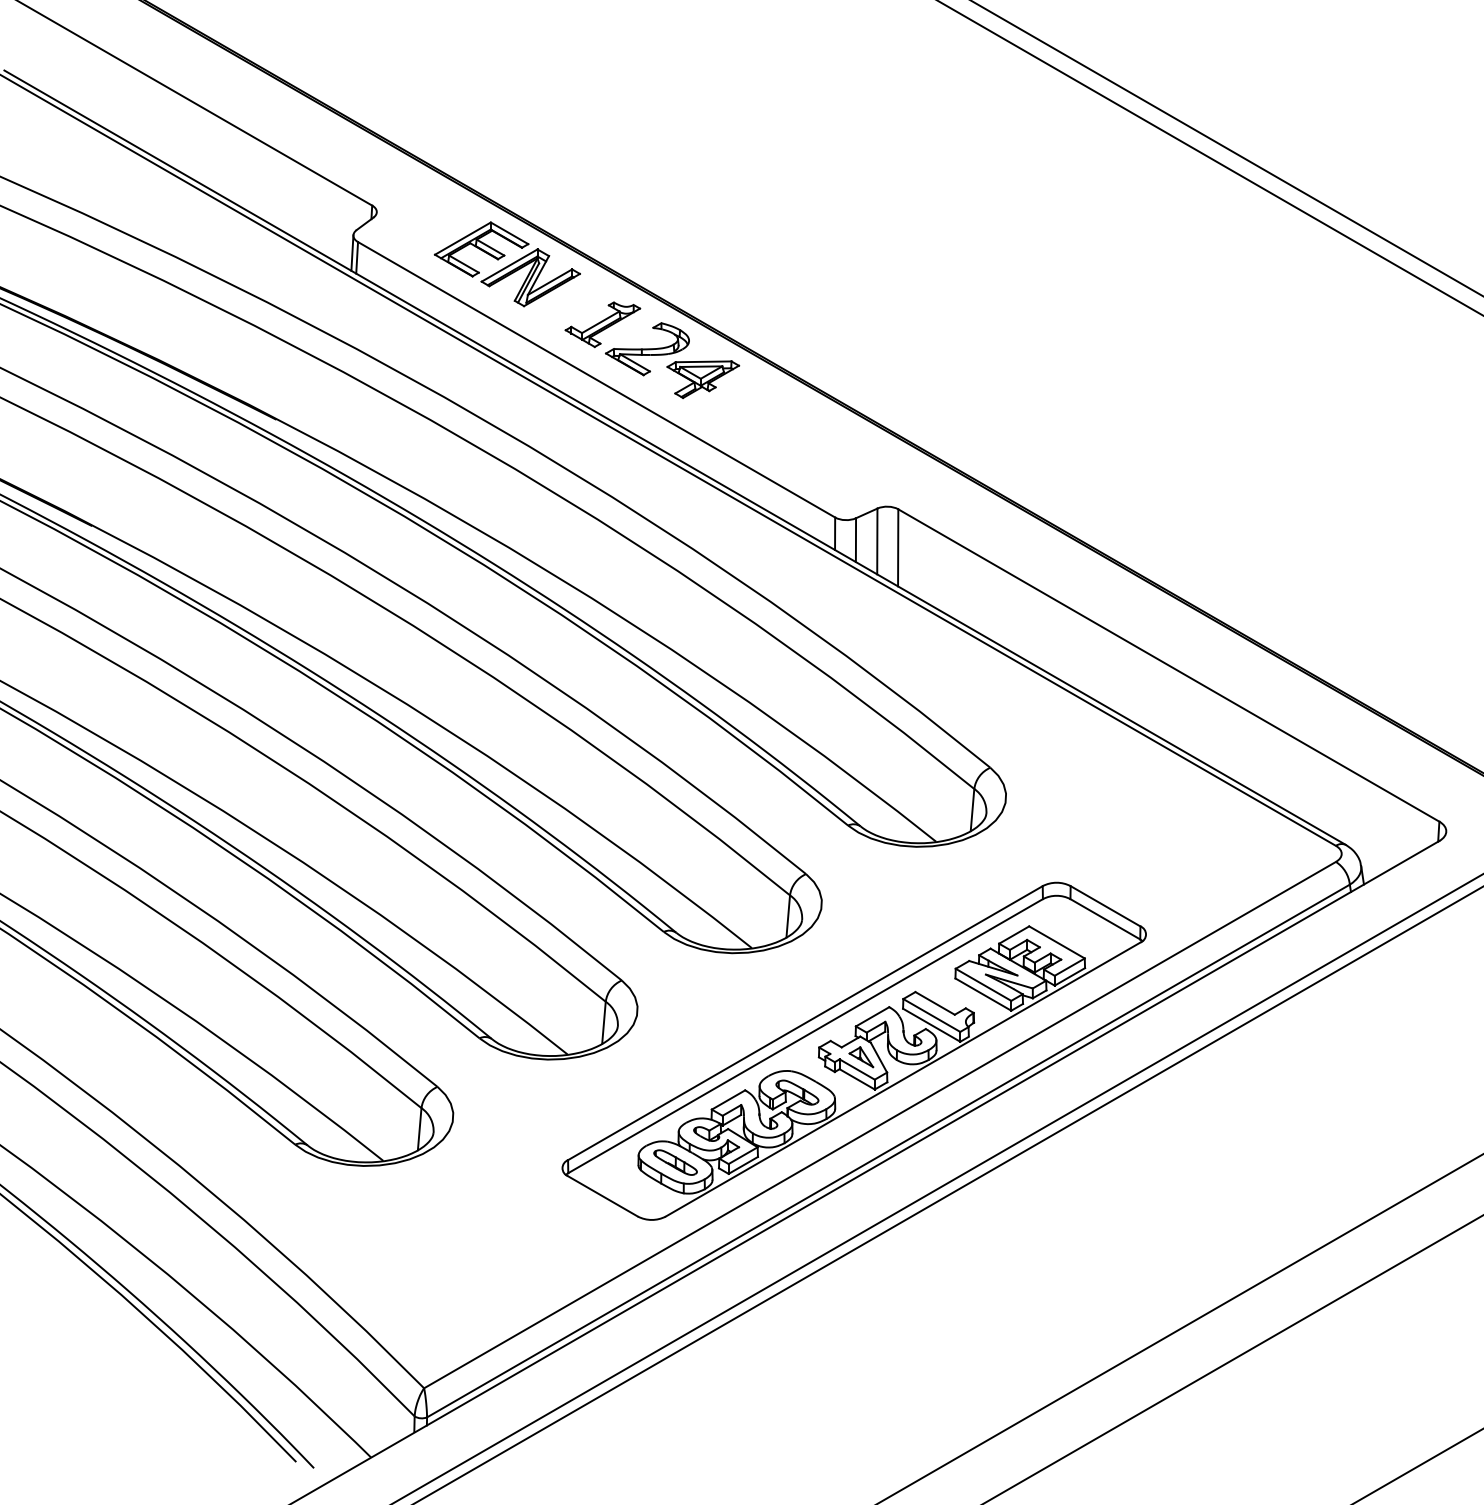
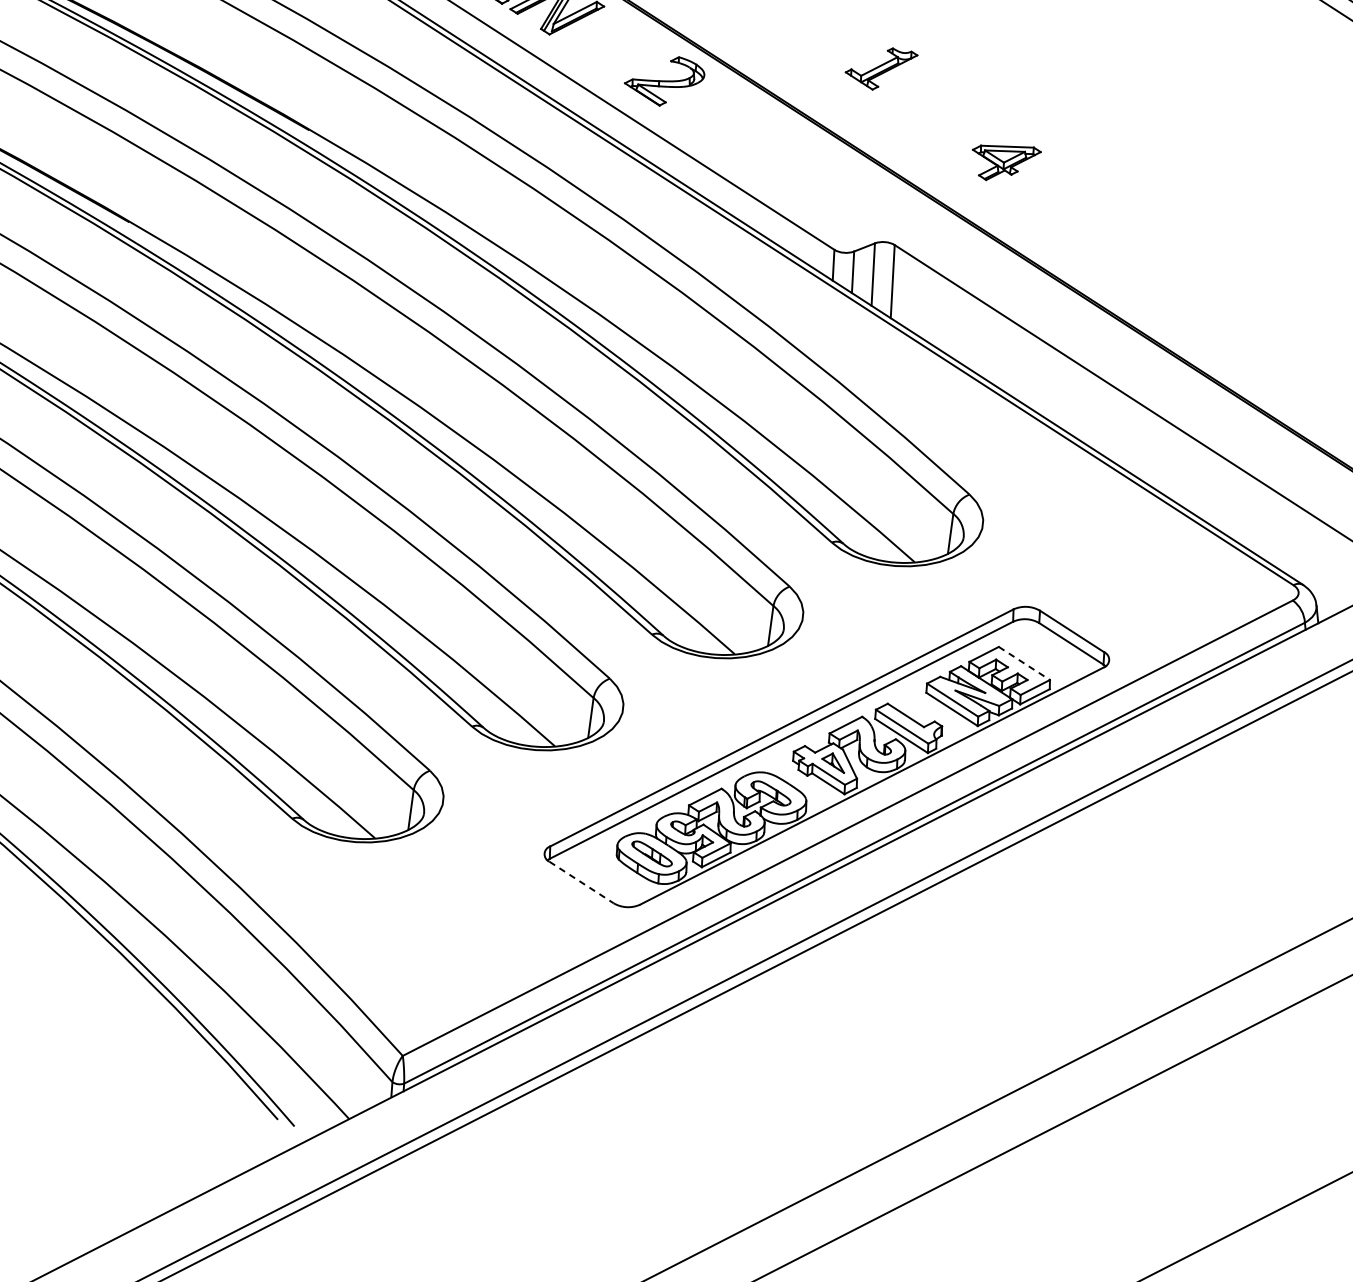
part: (602, 324) -> (881, 68), moved
part: (703, 379) -> (1006, 163), moved
line: (1057, 942) -> (1024, 663), solid -> dashed
line: (603, 1196) -> (582, 882), solid -> dashed

